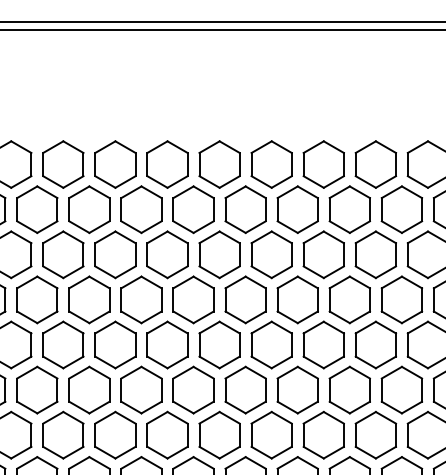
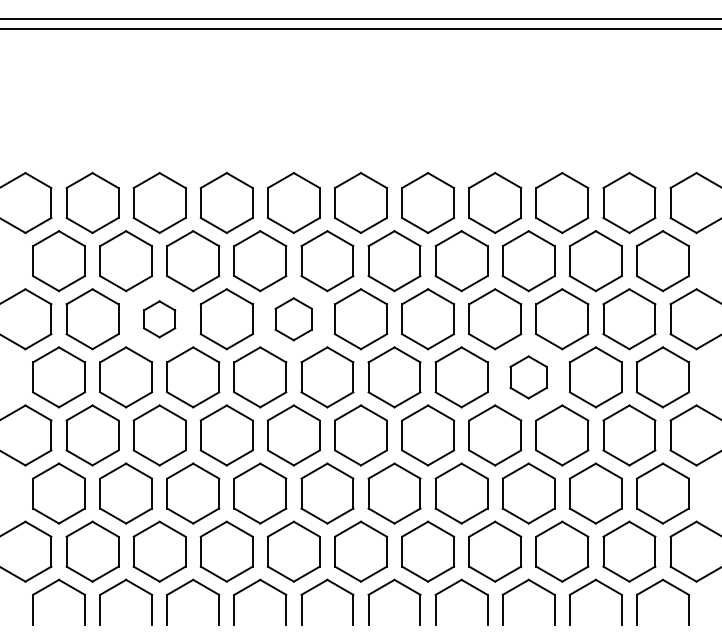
part: (63, 255) -> (159, 319), size x0.6
part: (167, 255) -> (293, 319), size x0.7
part: (349, 300) -> (528, 377), size x0.7

